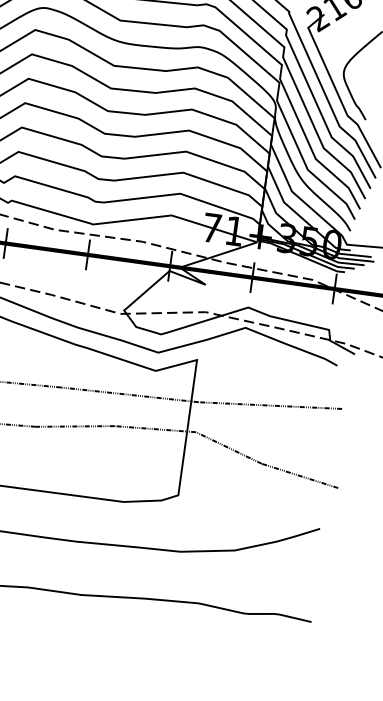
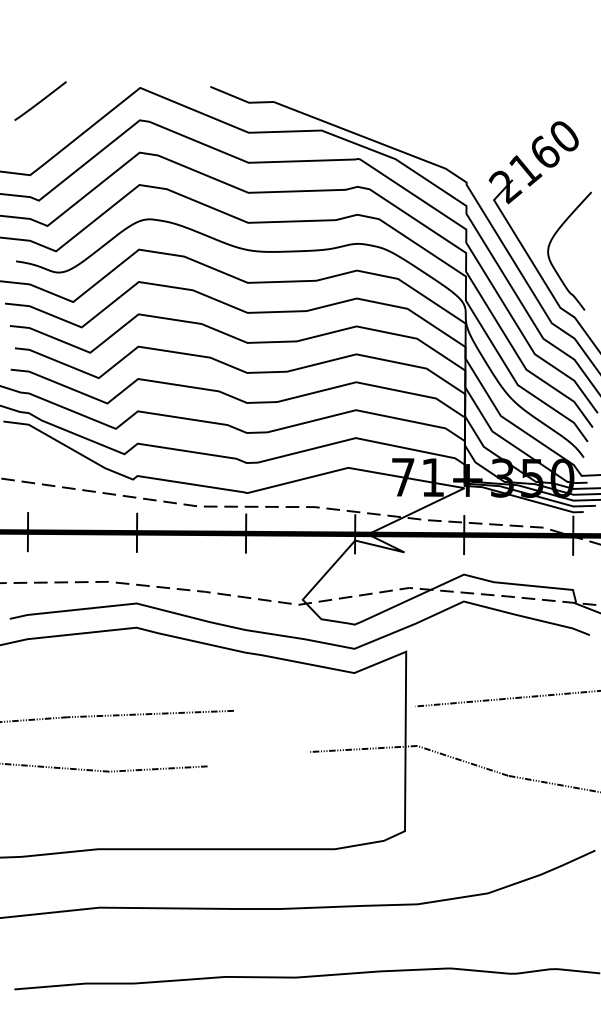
line: (129, 394) -> (324, 708), removed
line: (74, 426) -> (258, 759), removed

